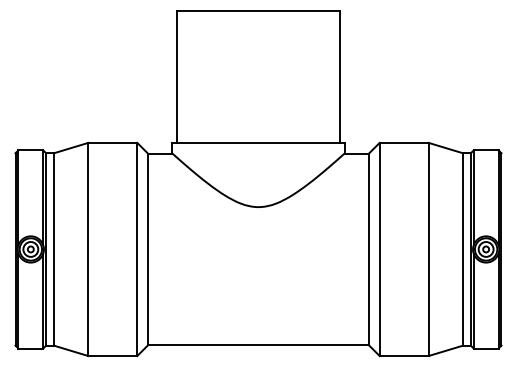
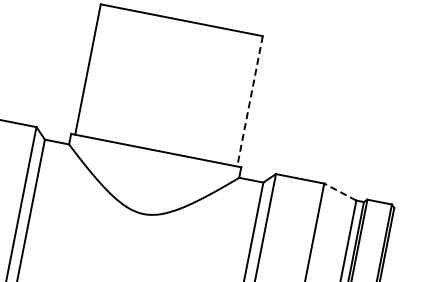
line: (340, 76) -> (250, 100), solid -> dashed
line: (445, 147) -> (340, 191), solid -> dashed

